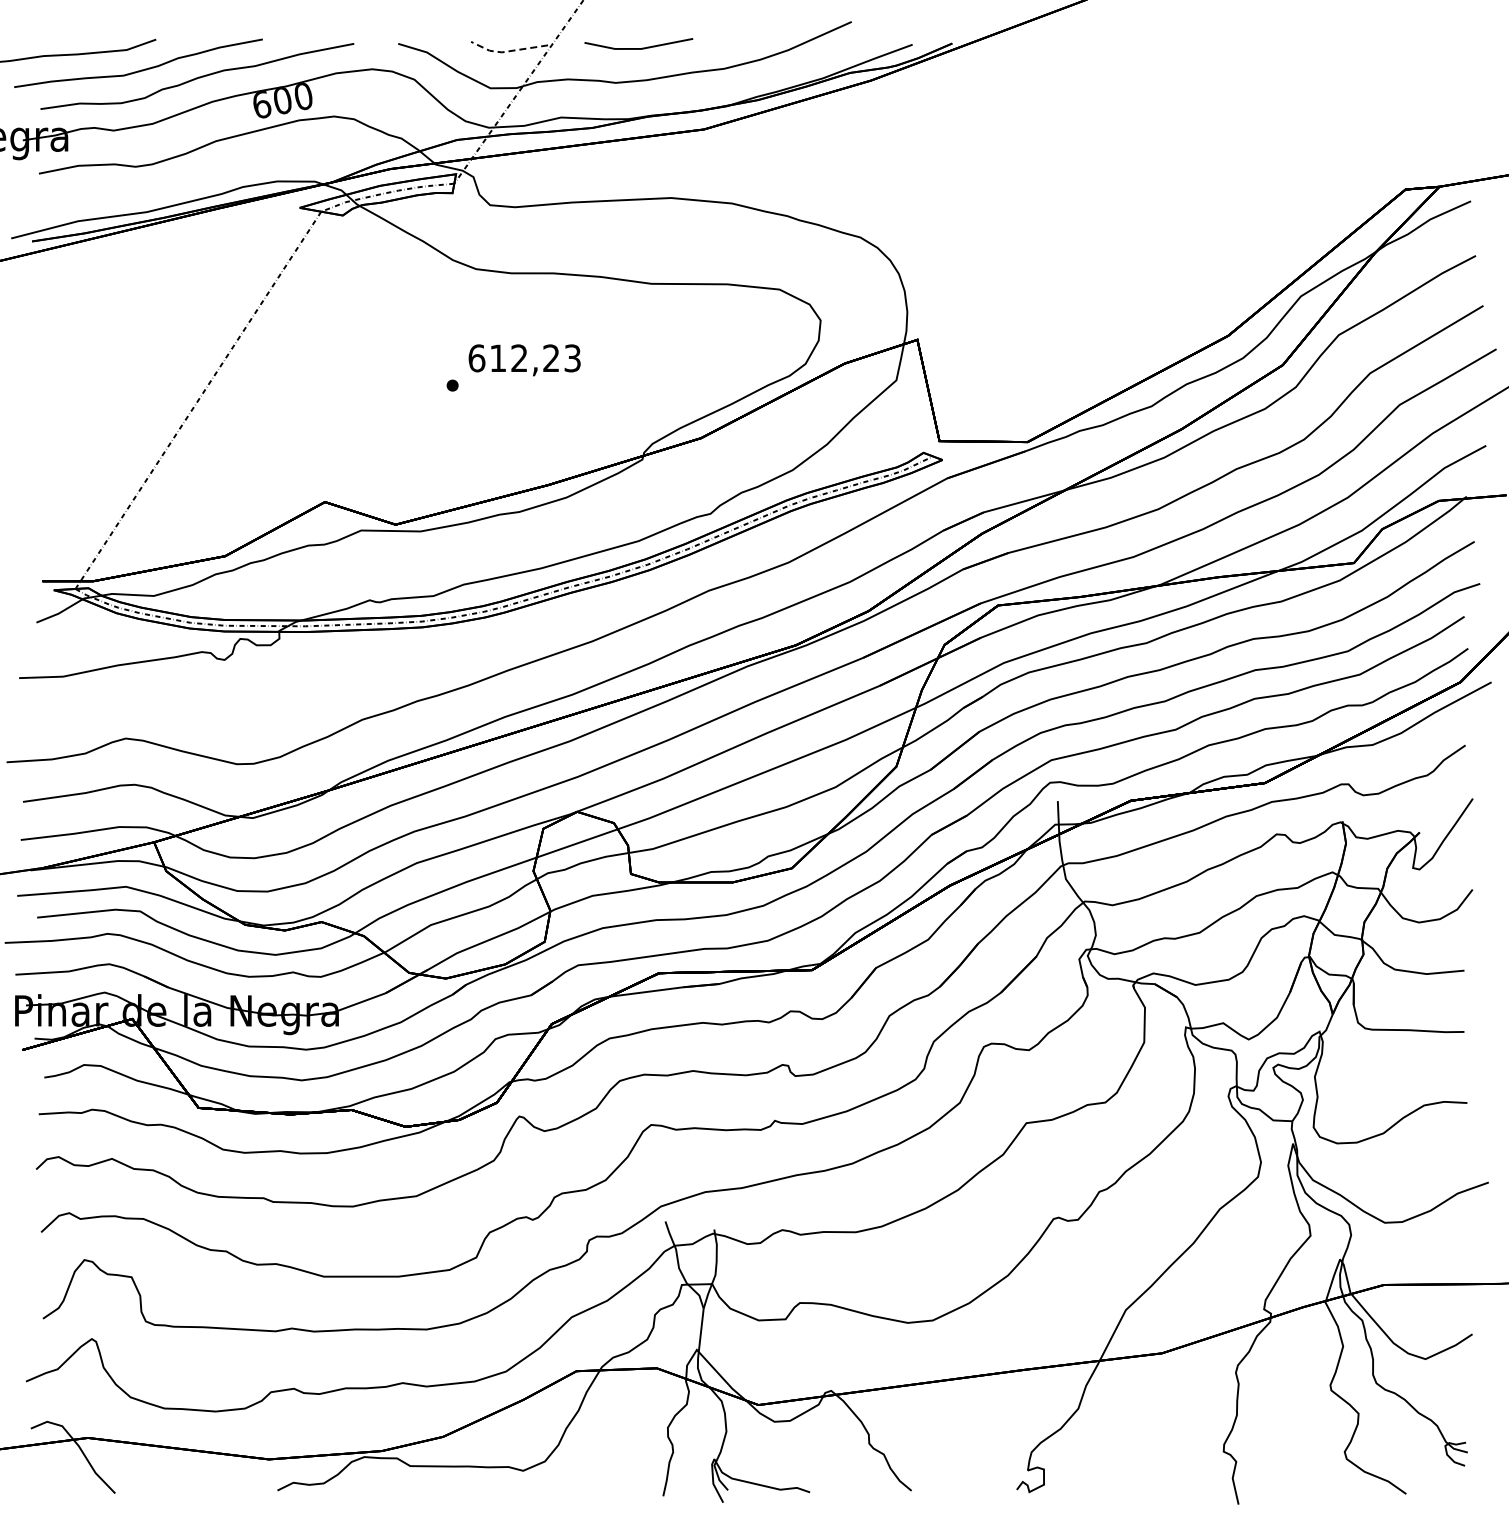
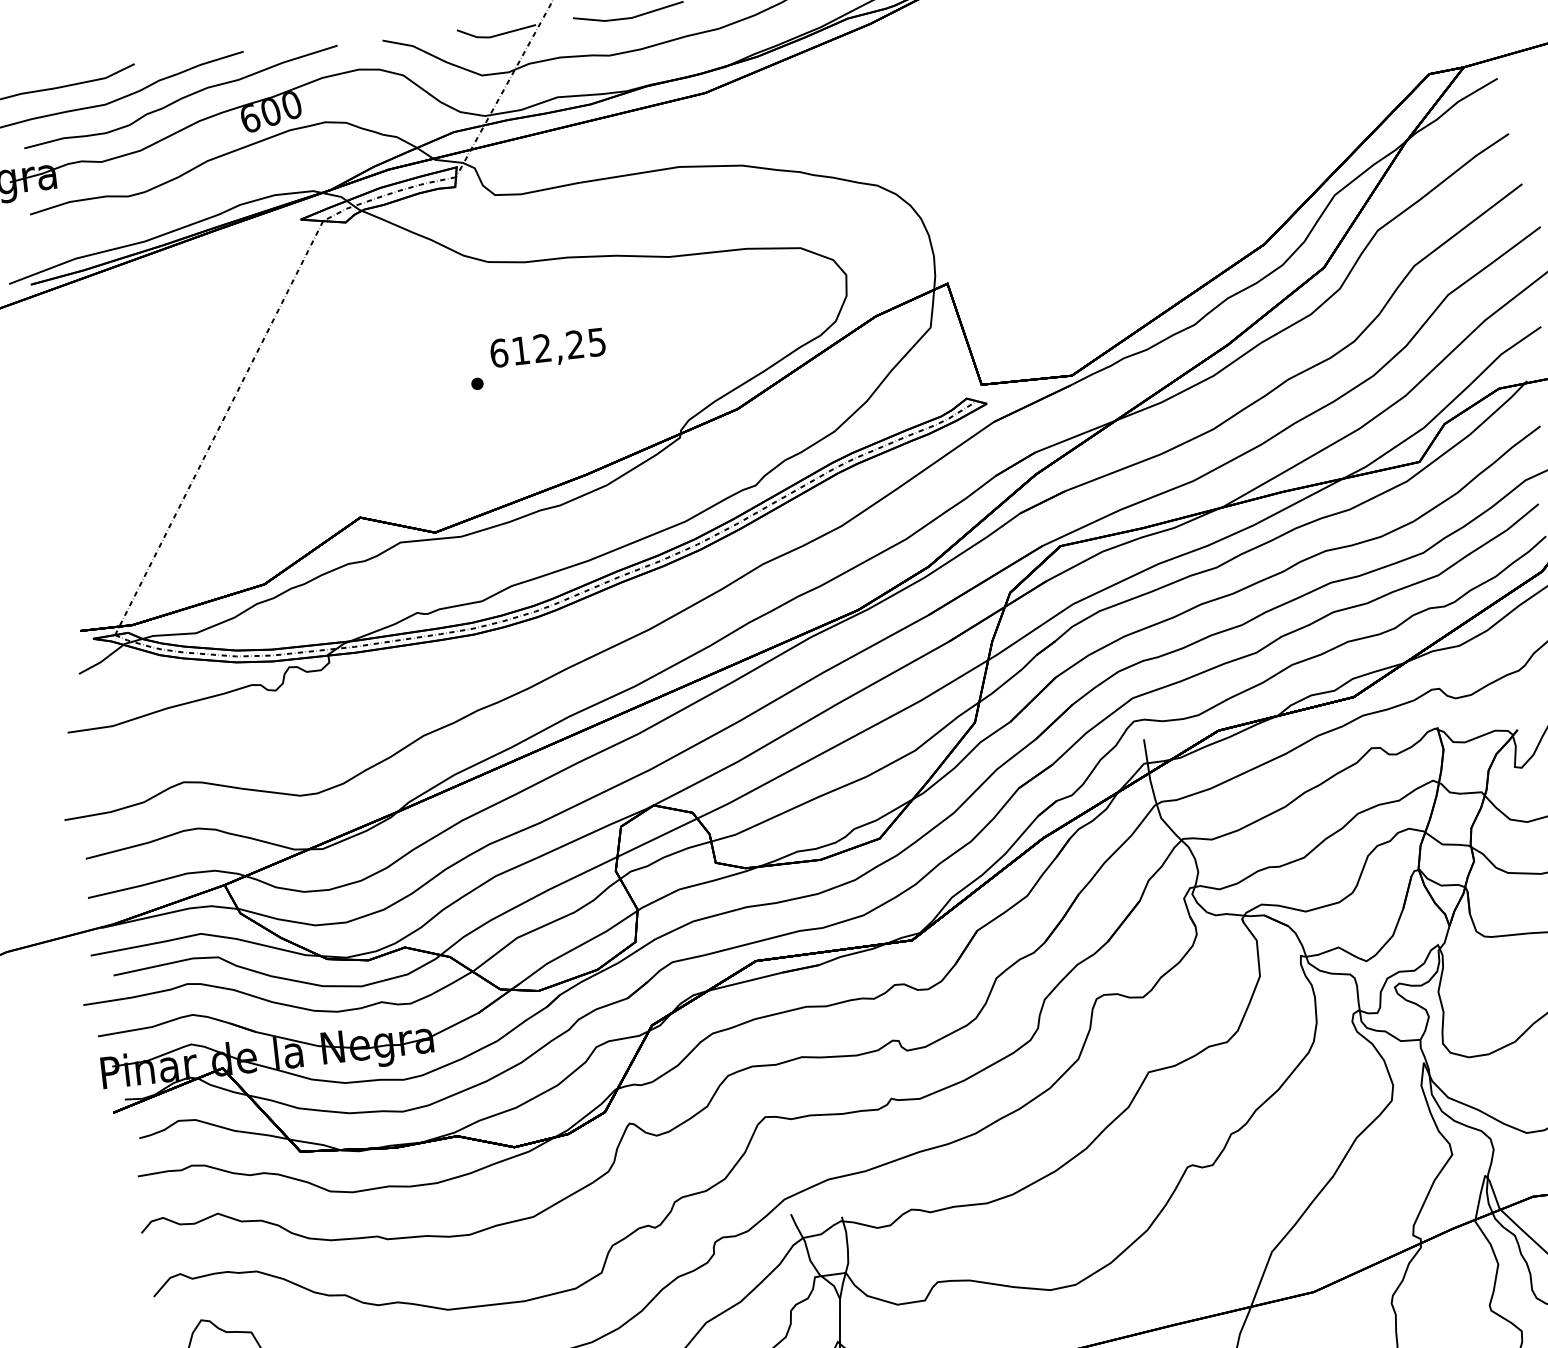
line: (506, 51) -> (494, 36), dashed -> solid
text: (572, 357) -> (596, 341), 612,23 -> 612,25

